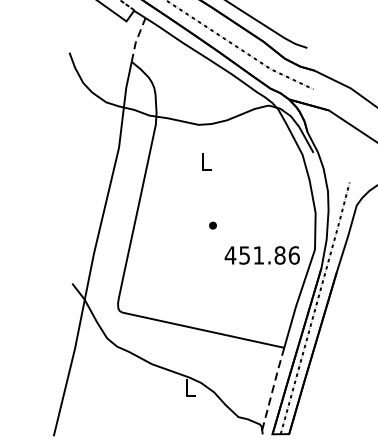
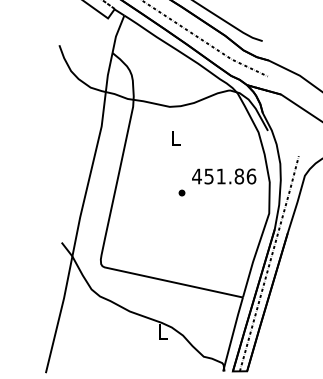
line: (137, 39) -> (117, 33), dashed -> solid
text: (262, 255) -> (224, 176), moved
line: (273, 389) -> (233, 333), dashed -> solid

